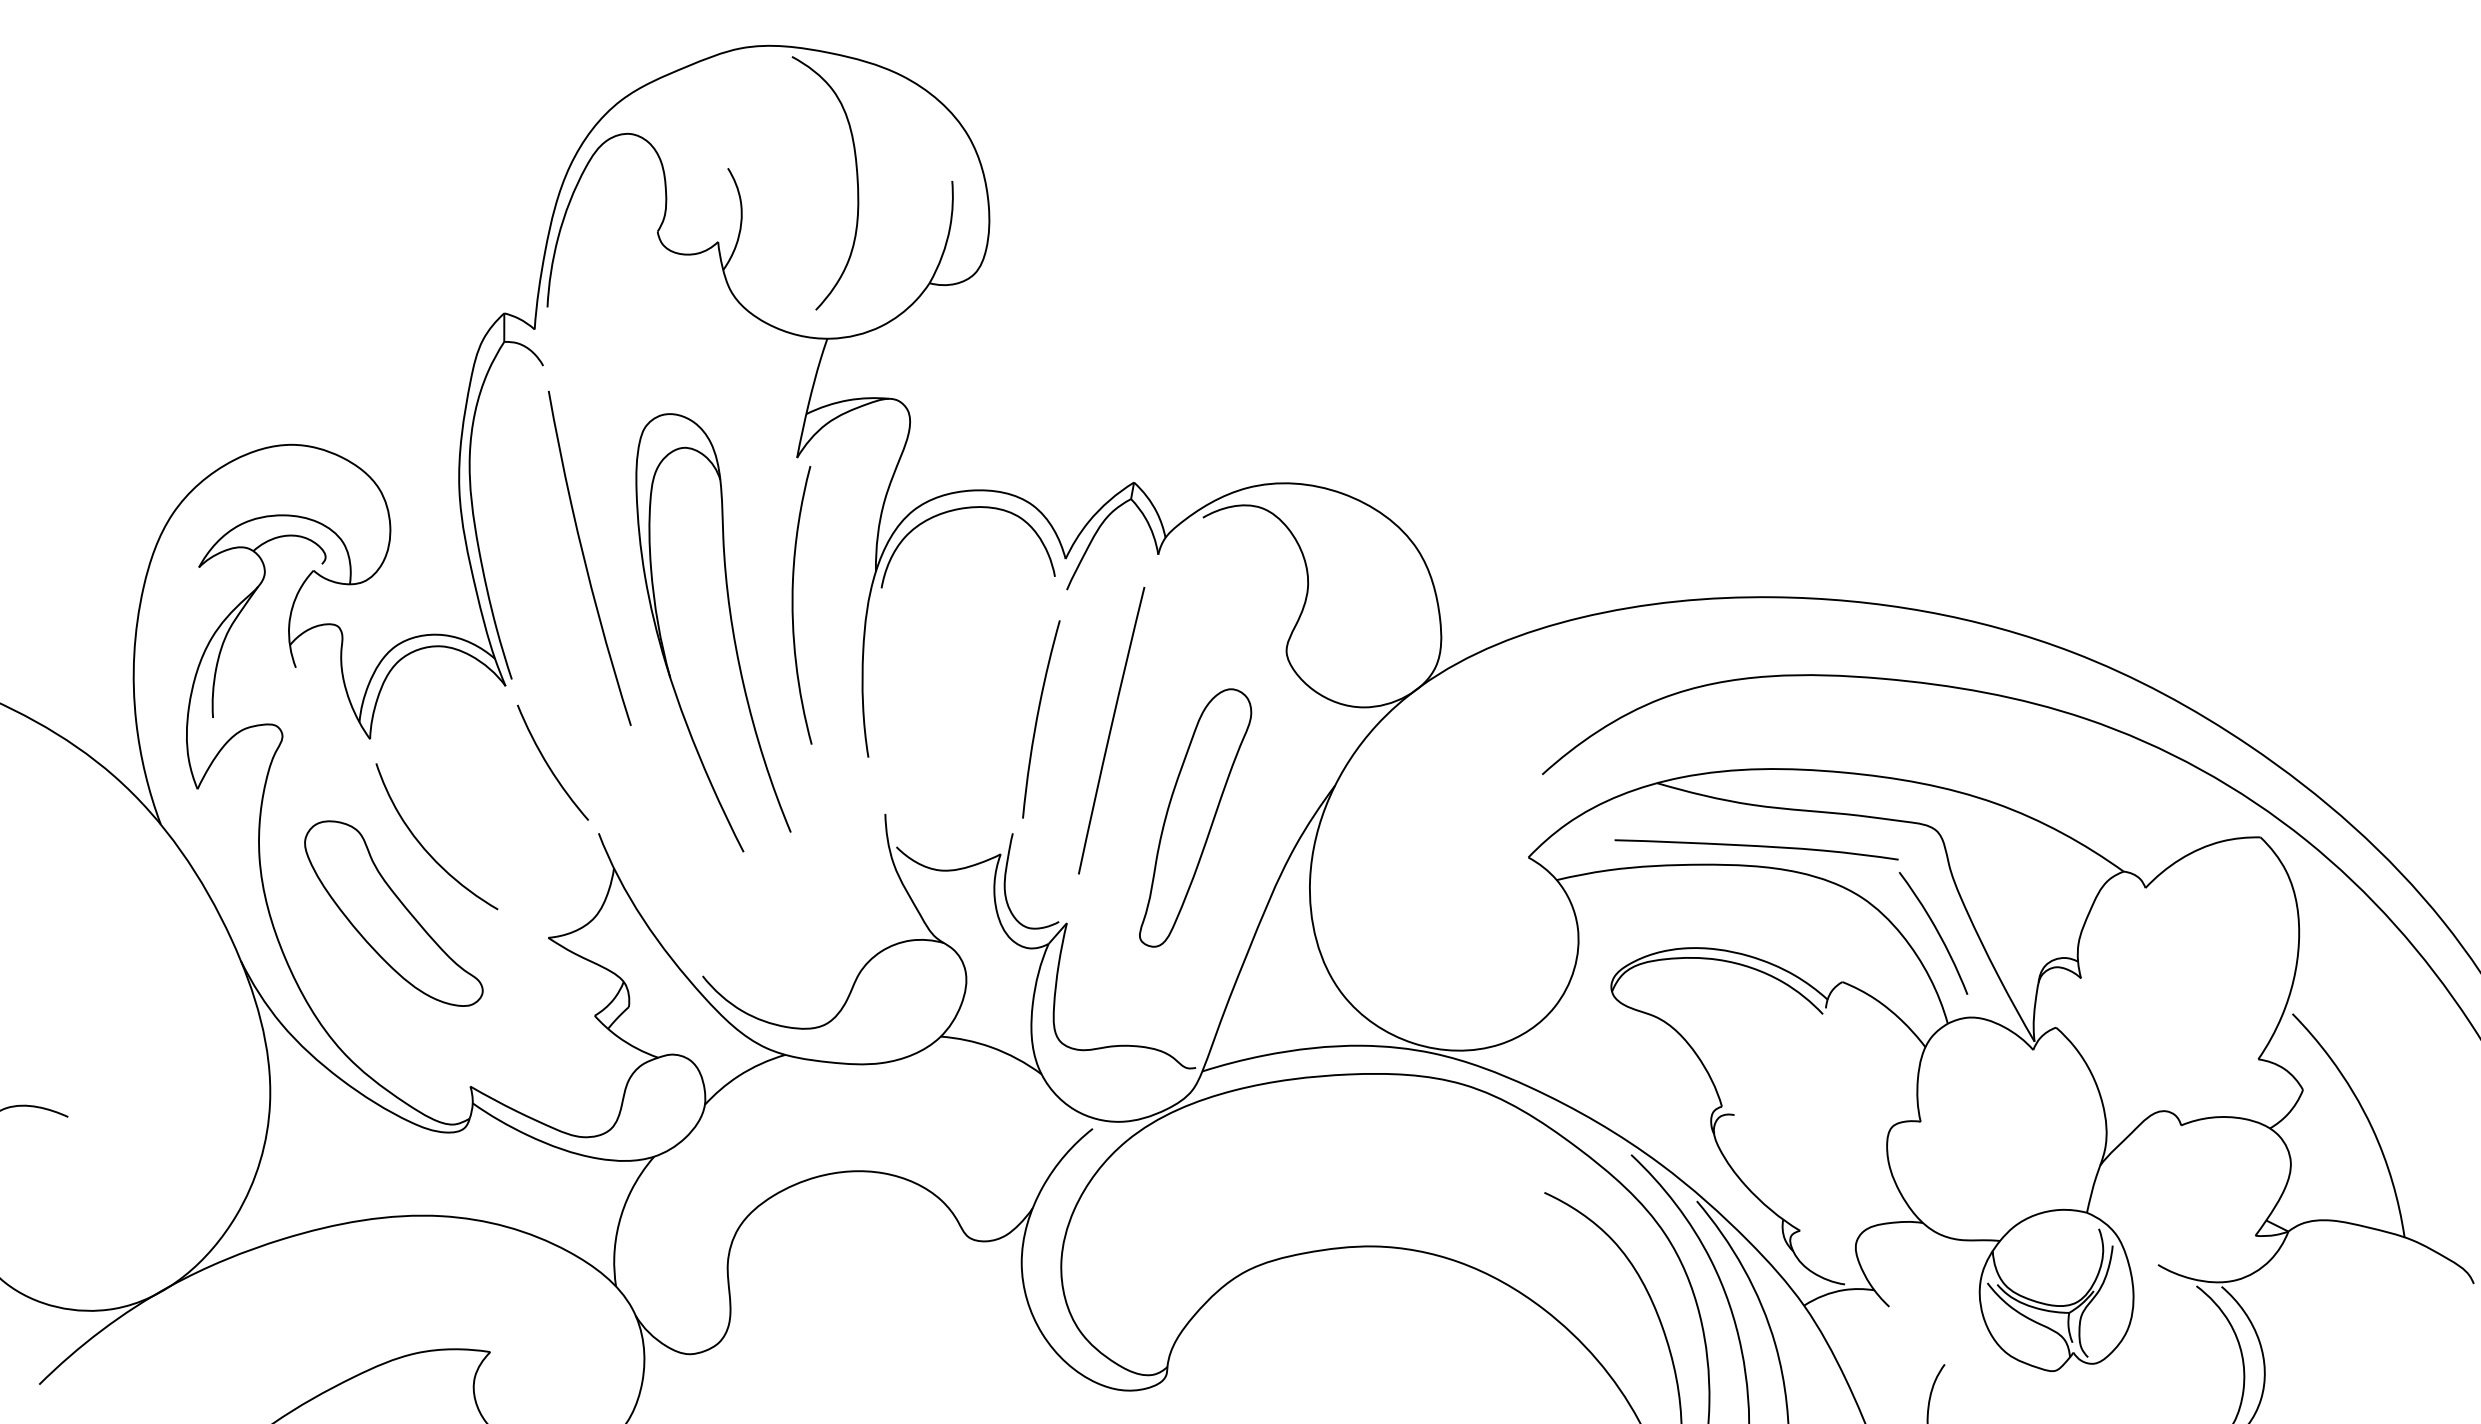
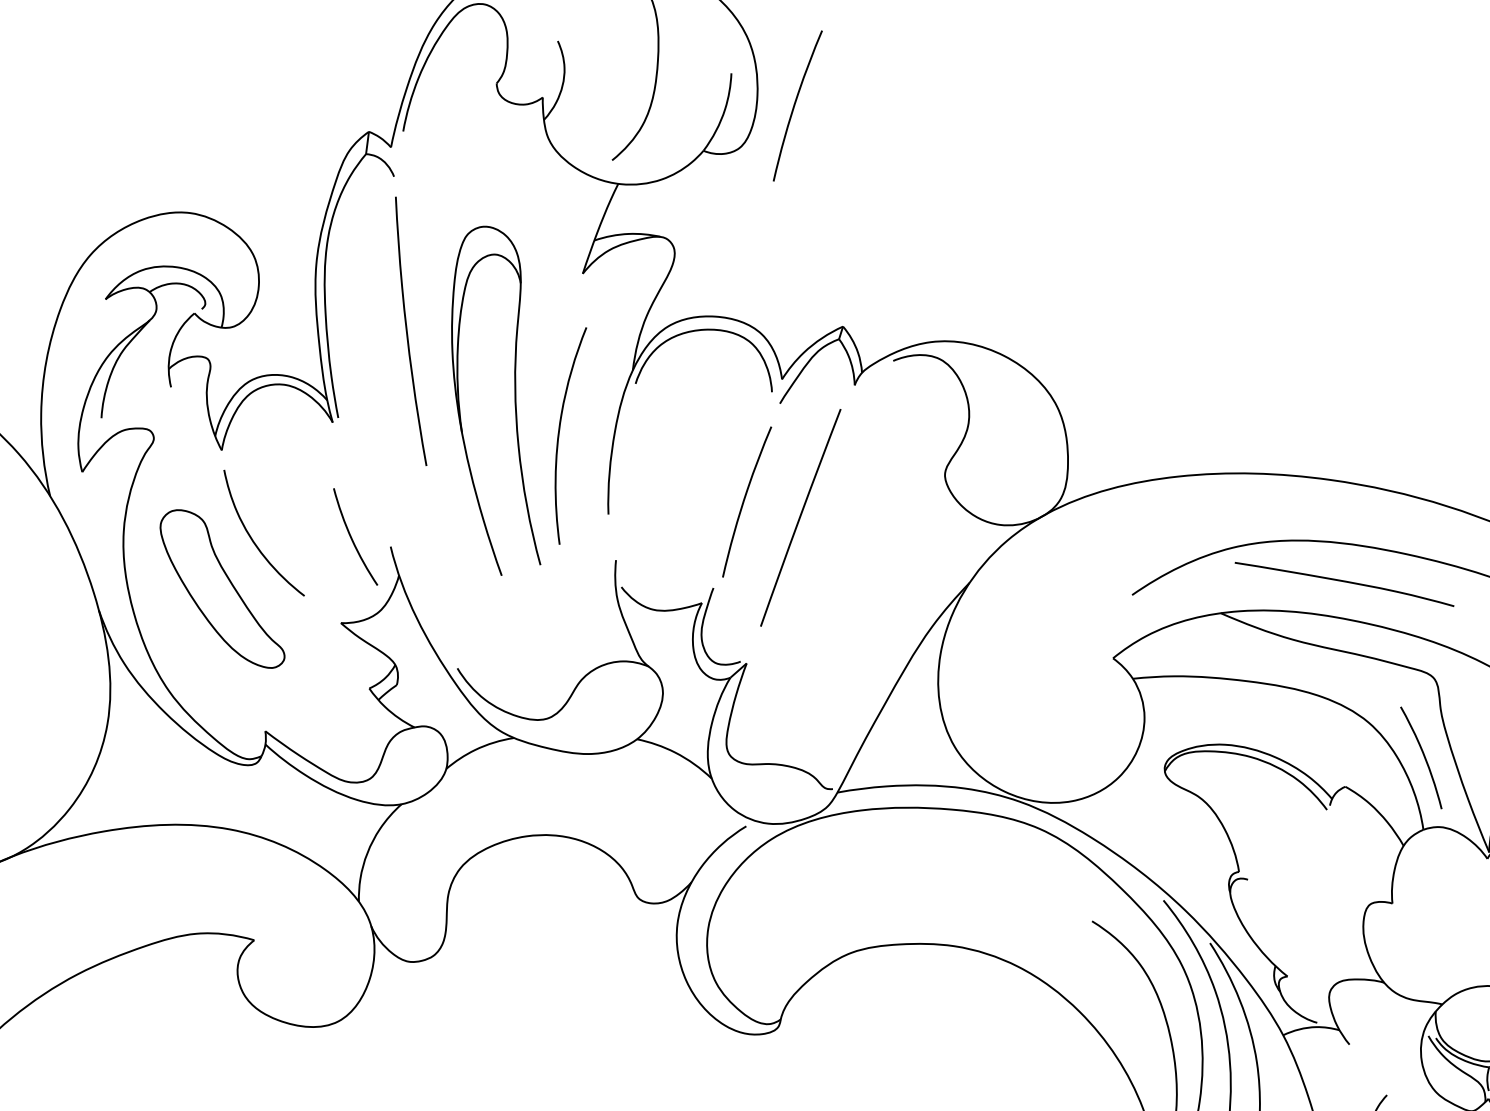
curve: (1038, 209) -> (795, 104), added
curve: (793, 605) -> (559, 434), moved
curve: (549, 765) -> (352, 538), moved
part: (1195, 817) -> (857, 593), removed
curve: (1756, 846) -> (1344, 581), moved

